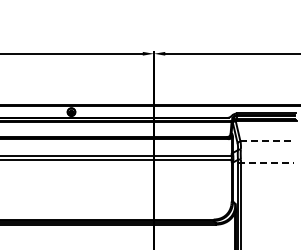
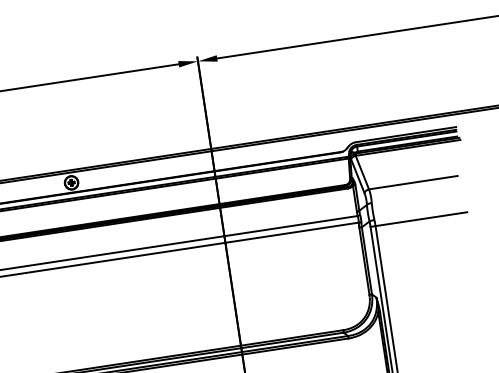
line: (266, 141) -> (413, 182), dashed -> solid
line: (266, 162) -> (419, 218), dashed -> solid

